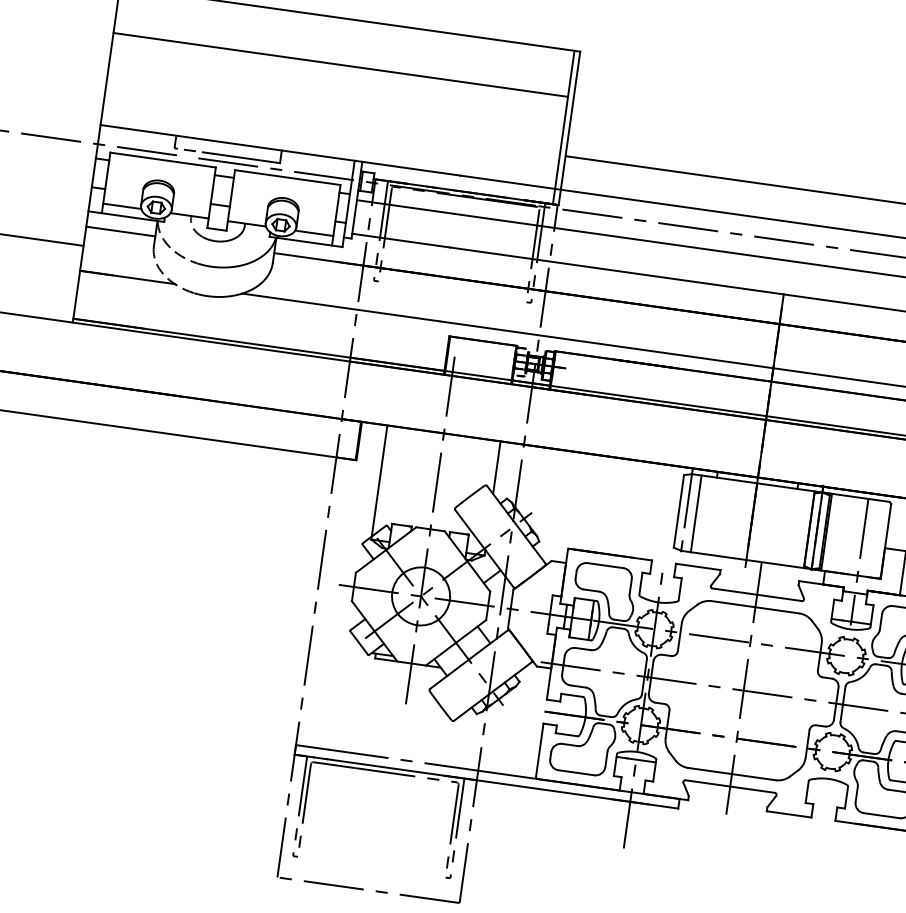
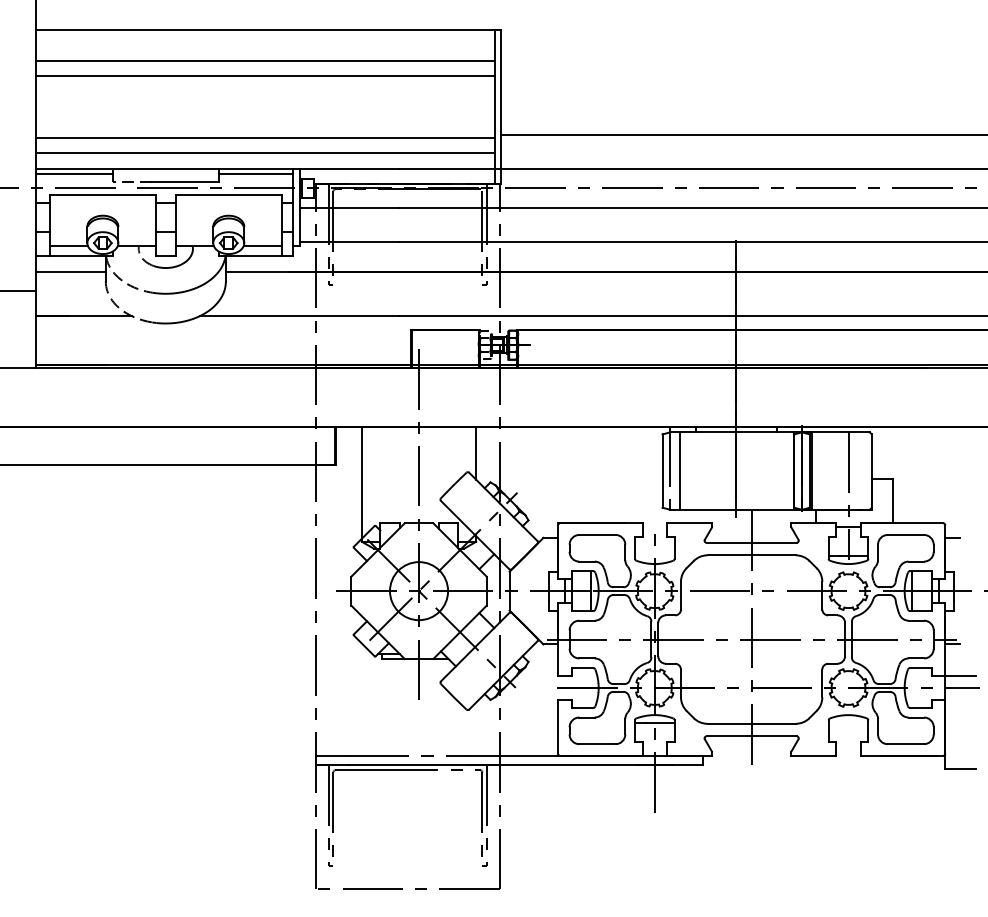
line: (342, 49) -> (265, 60), added
line: (332, 125) -> (265, 137), added
line: (138, 134) -> (74, 173), added
line: (329, 141) -> (265, 153), added
line: (317, 160) -> (255, 173), added

